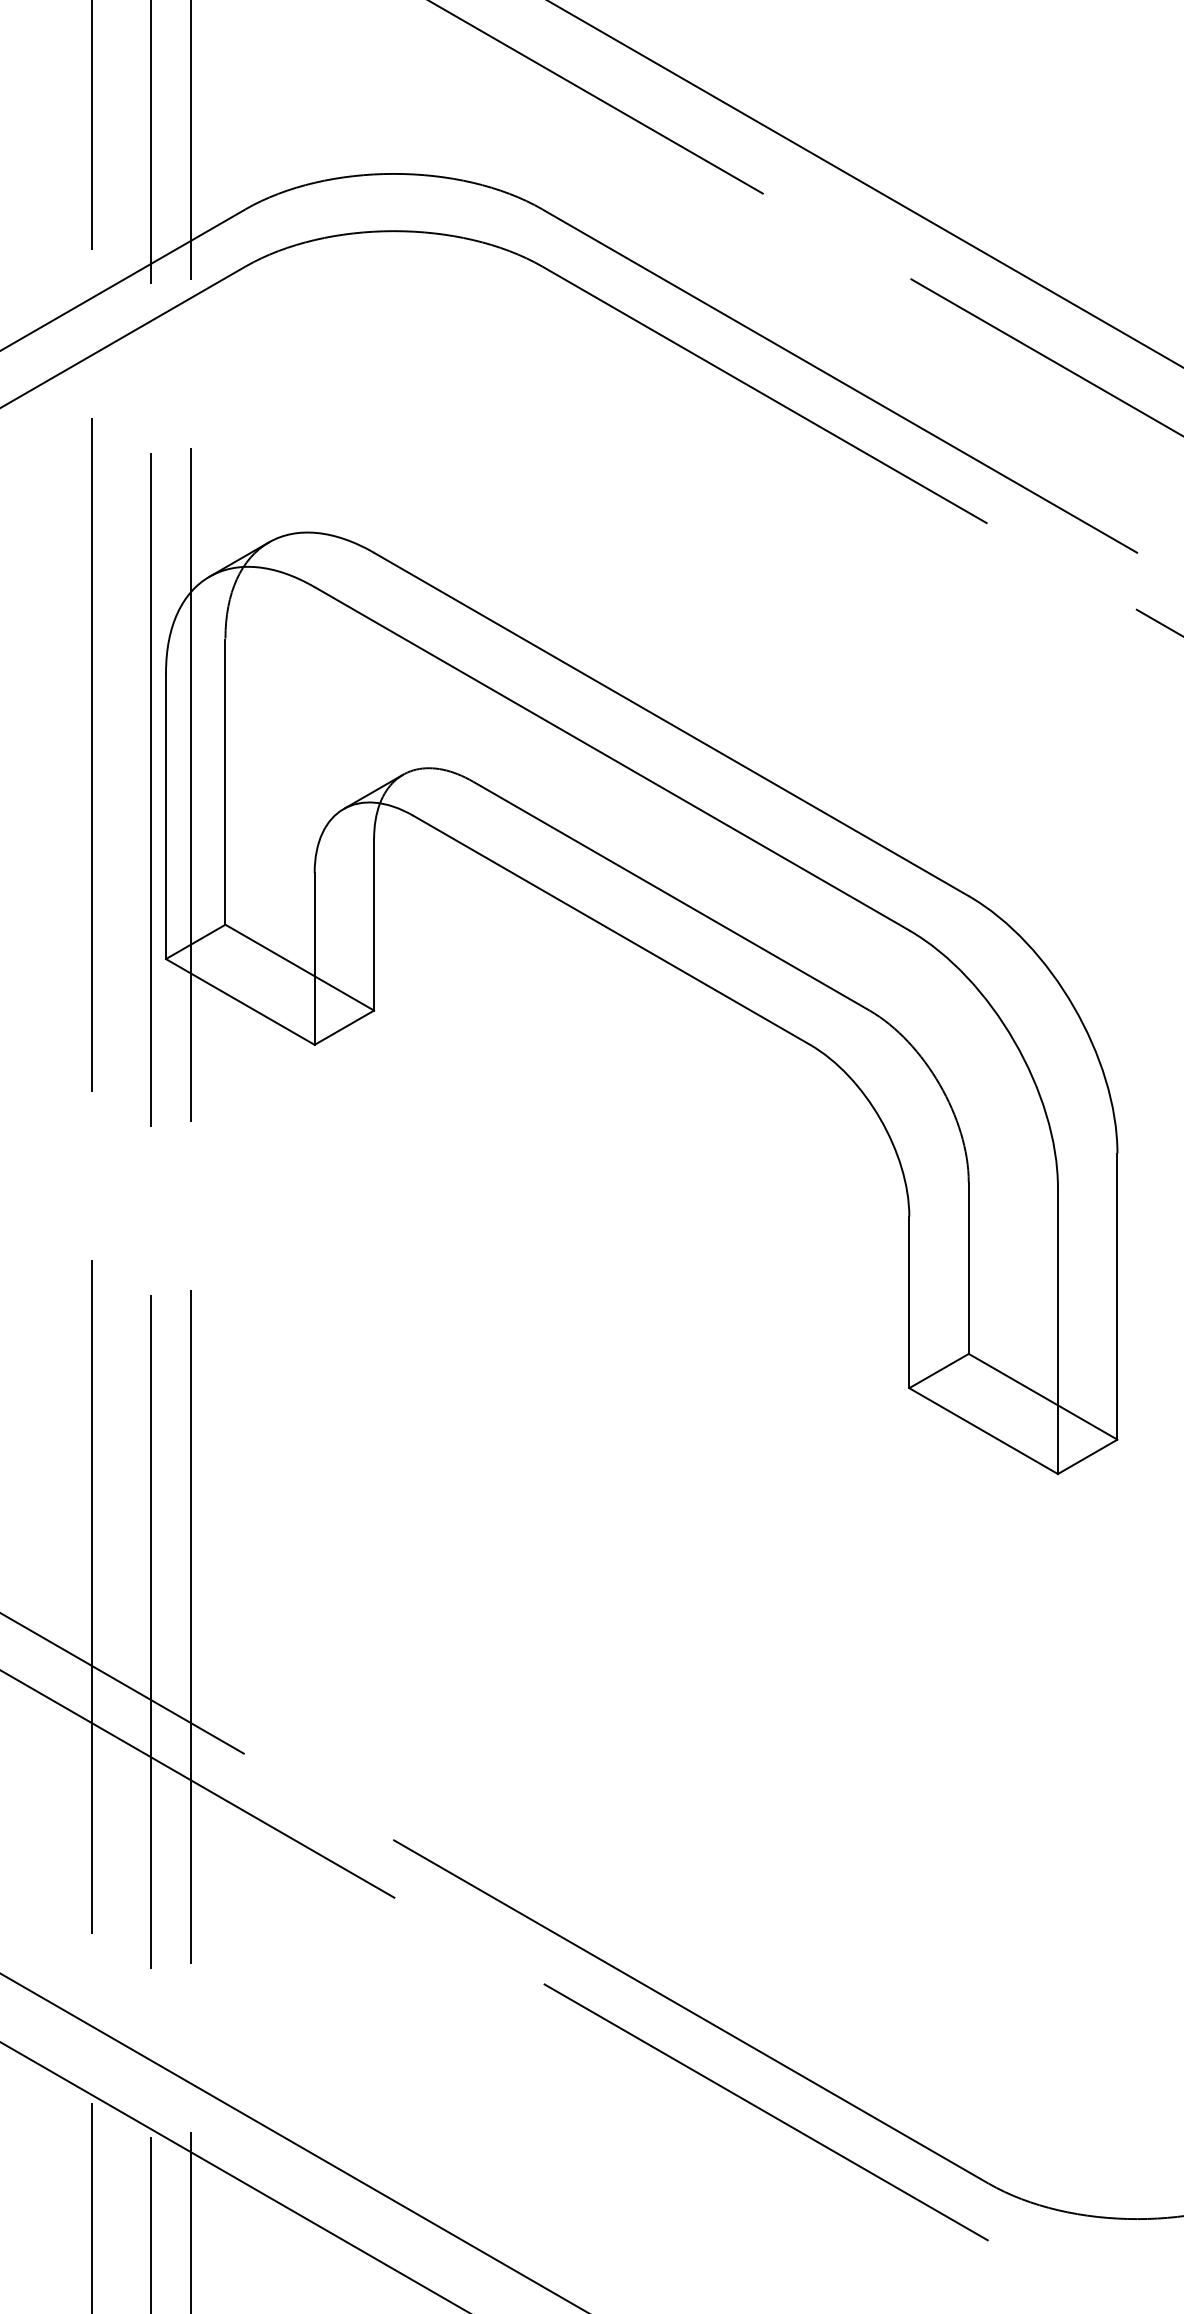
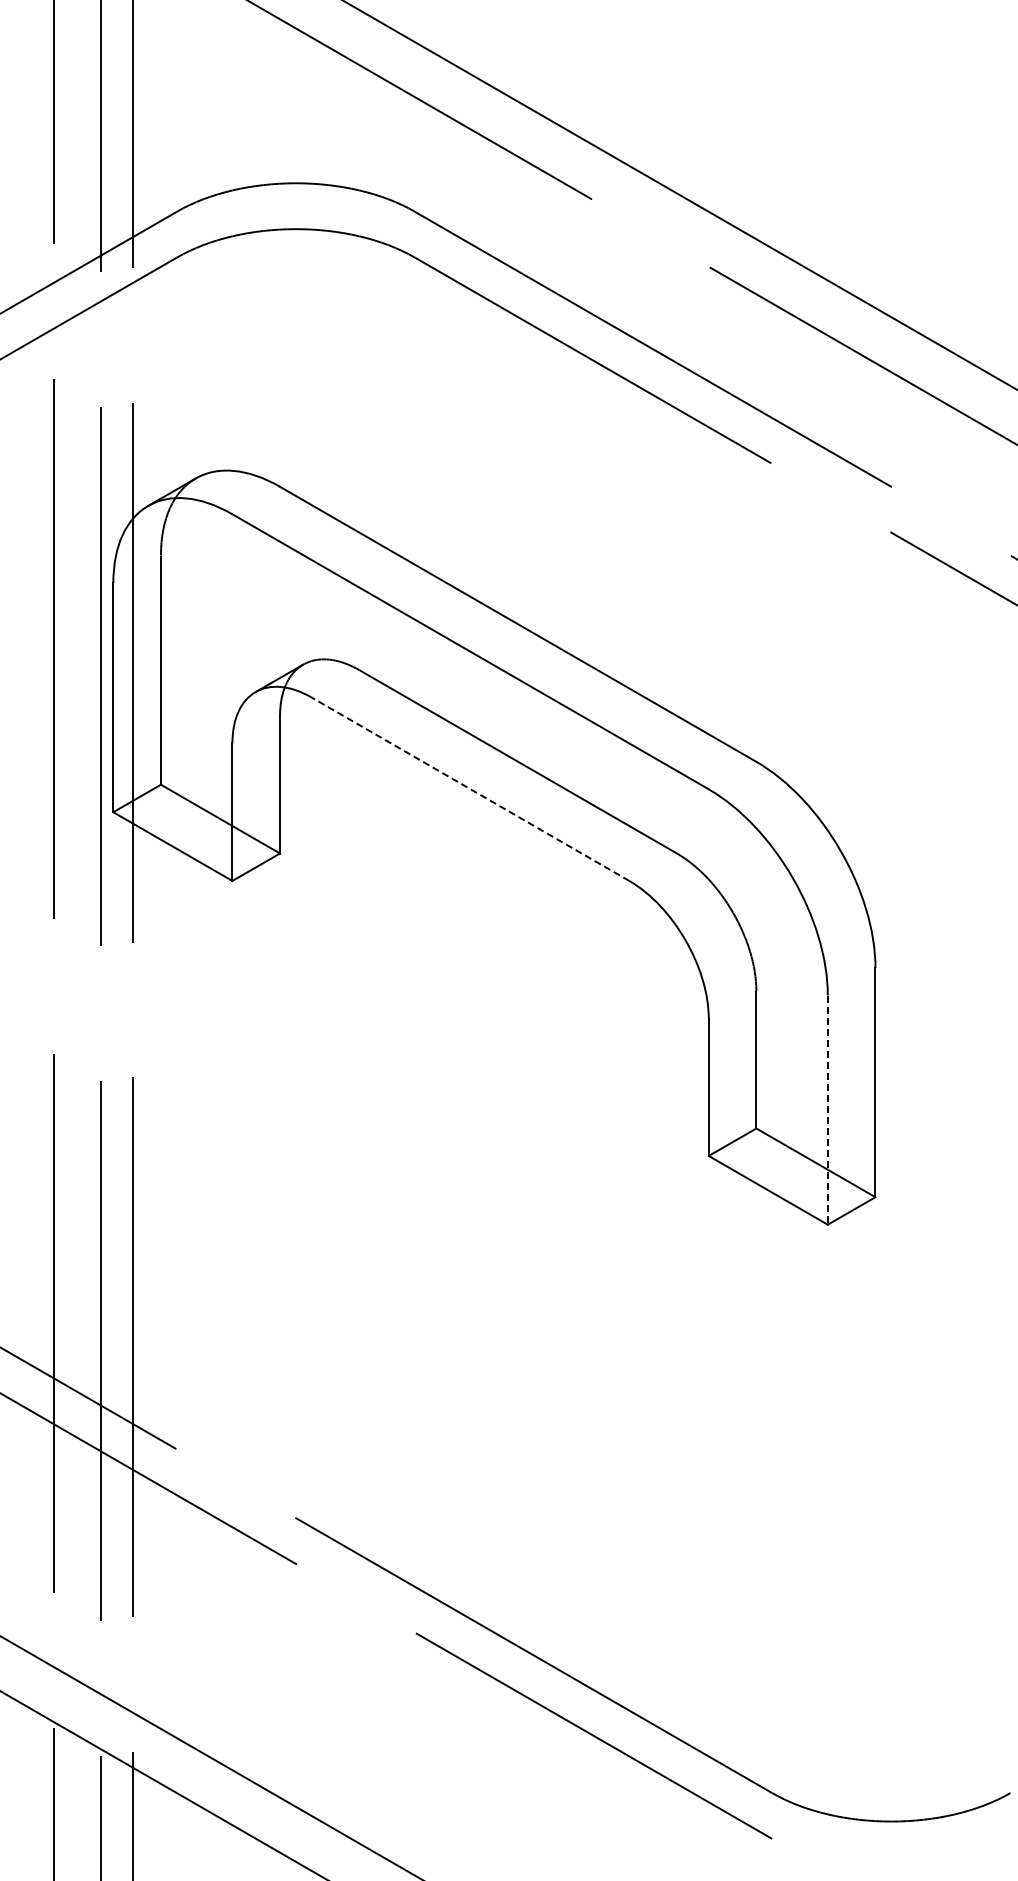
line: (611, 930) -> (470, 789), solid -> dashed
line: (1057, 1331) -> (827, 1110), solid -> dashed

